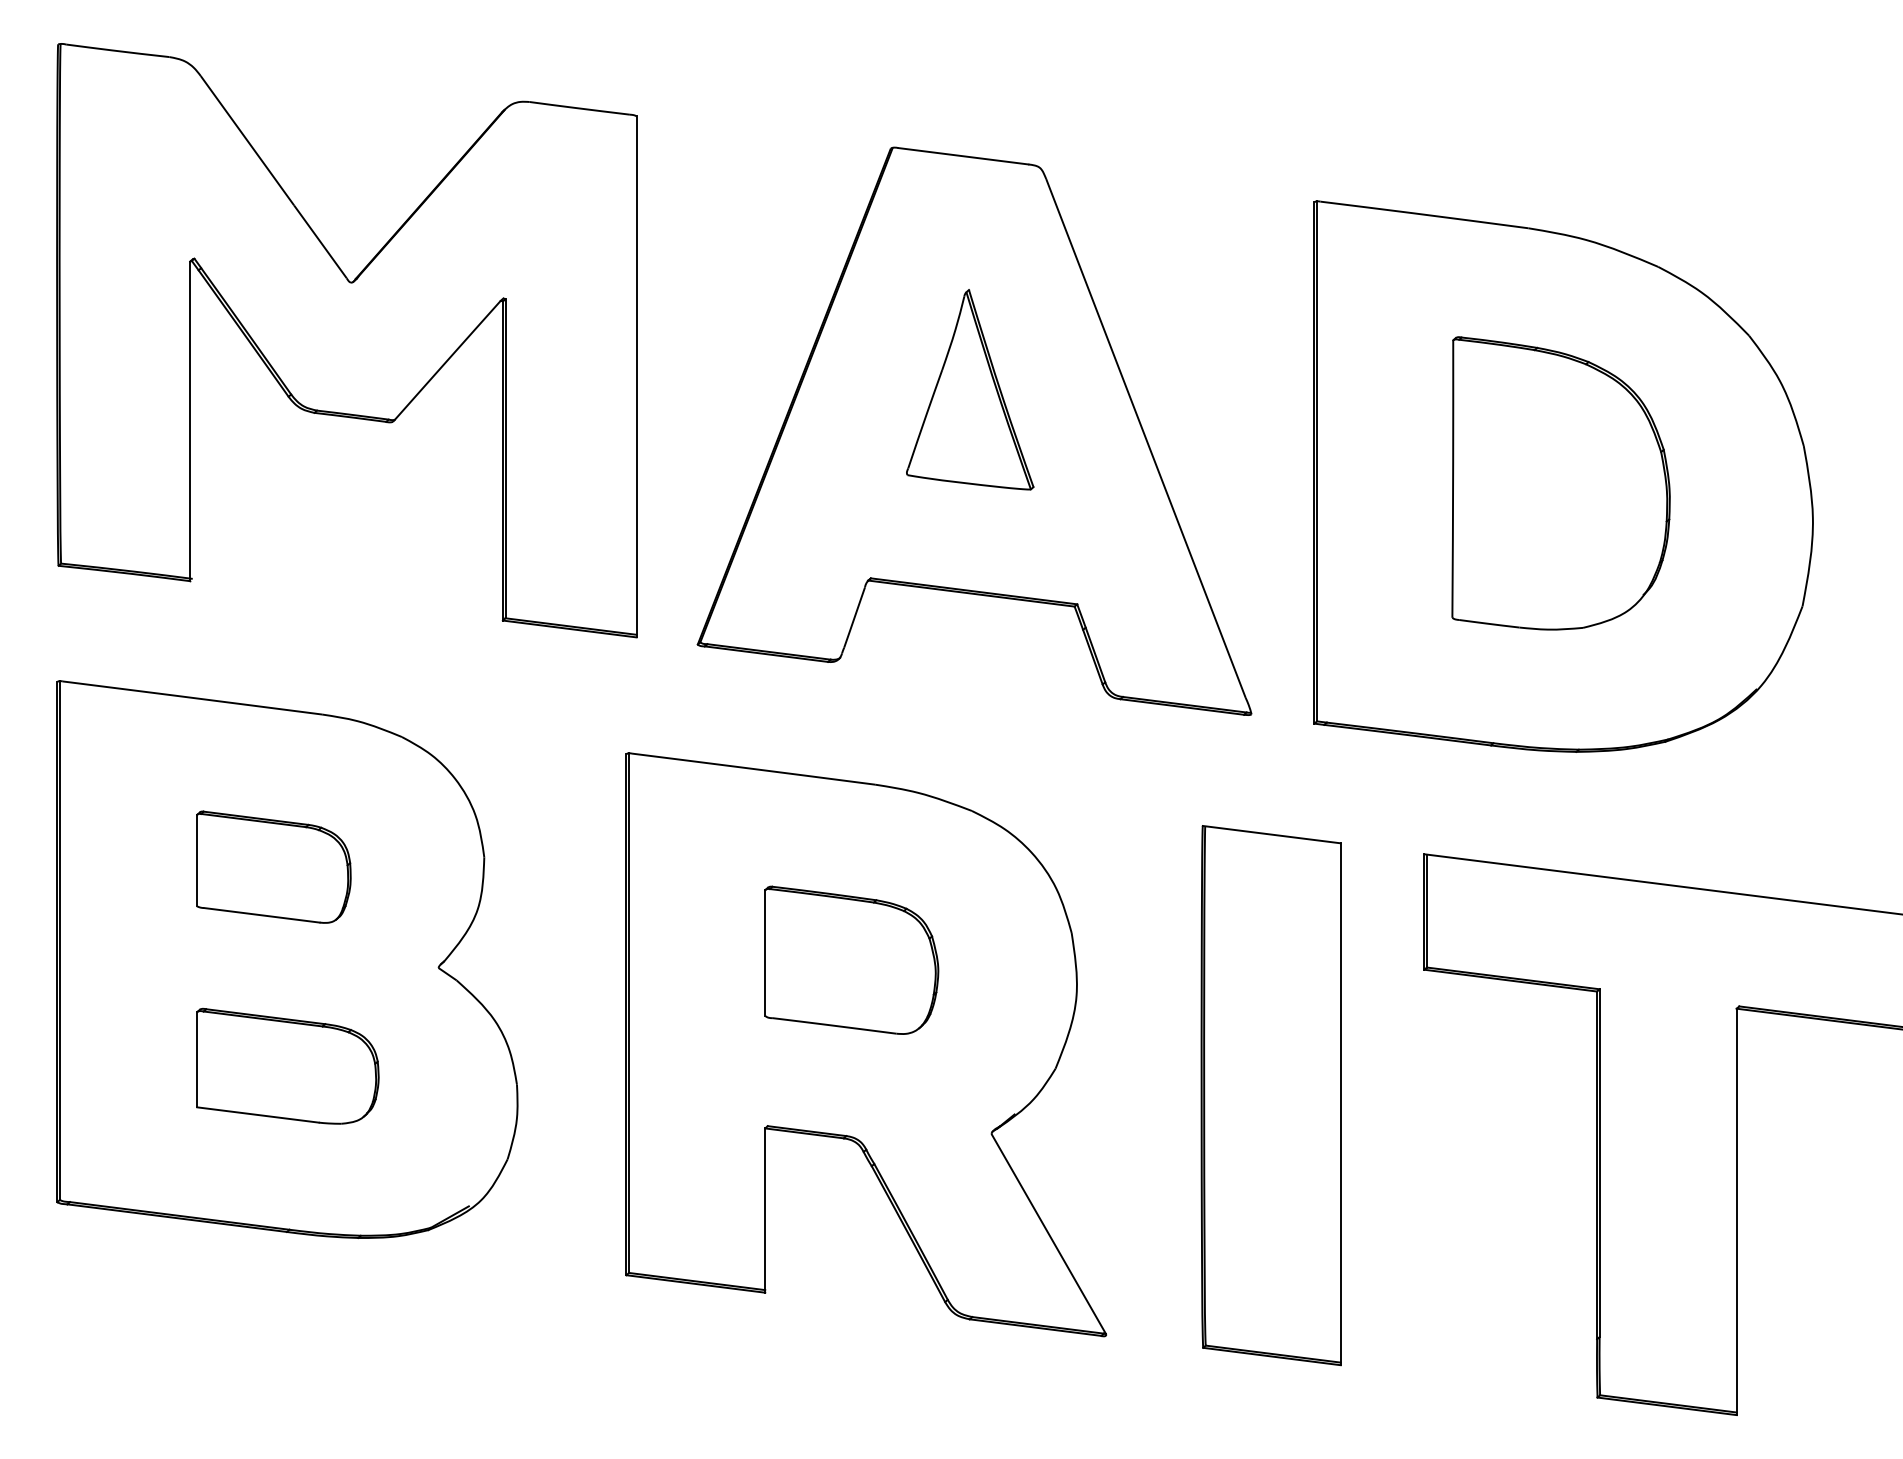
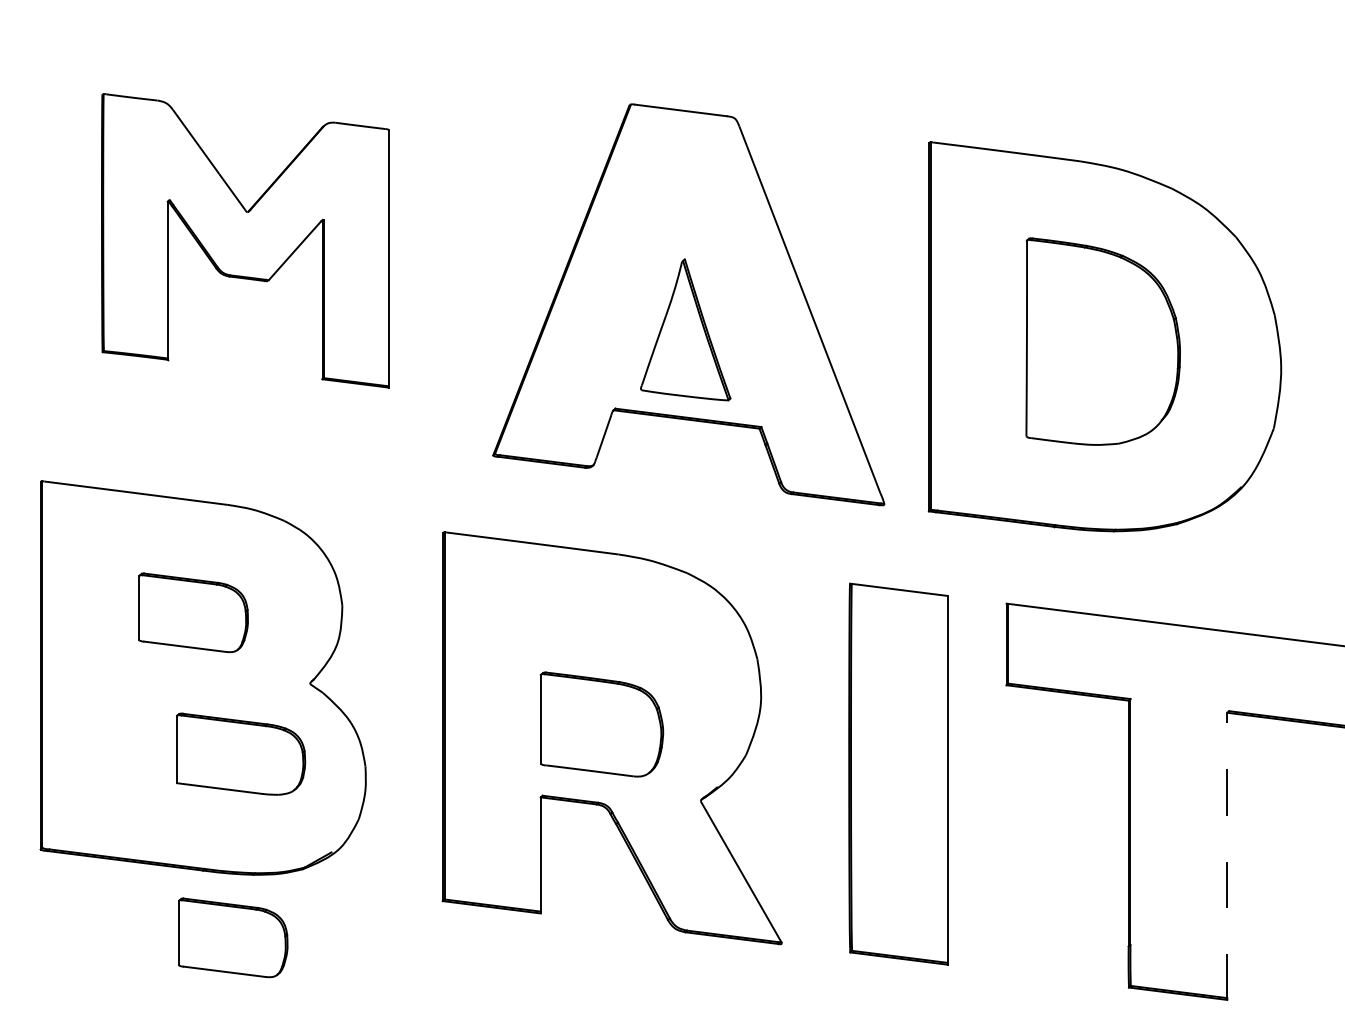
part: (346, 340) -> (245, 240), size x0.7
part: (970, 389) -> (685, 329), moved
part: (851, 959) -> (601, 723), moved
part: (287, 1065) -> (240, 753), moved
line: (1736, 1211) -> (1227, 856), solid -> dashed
part: (329, 1326) -> (232, 937), added

